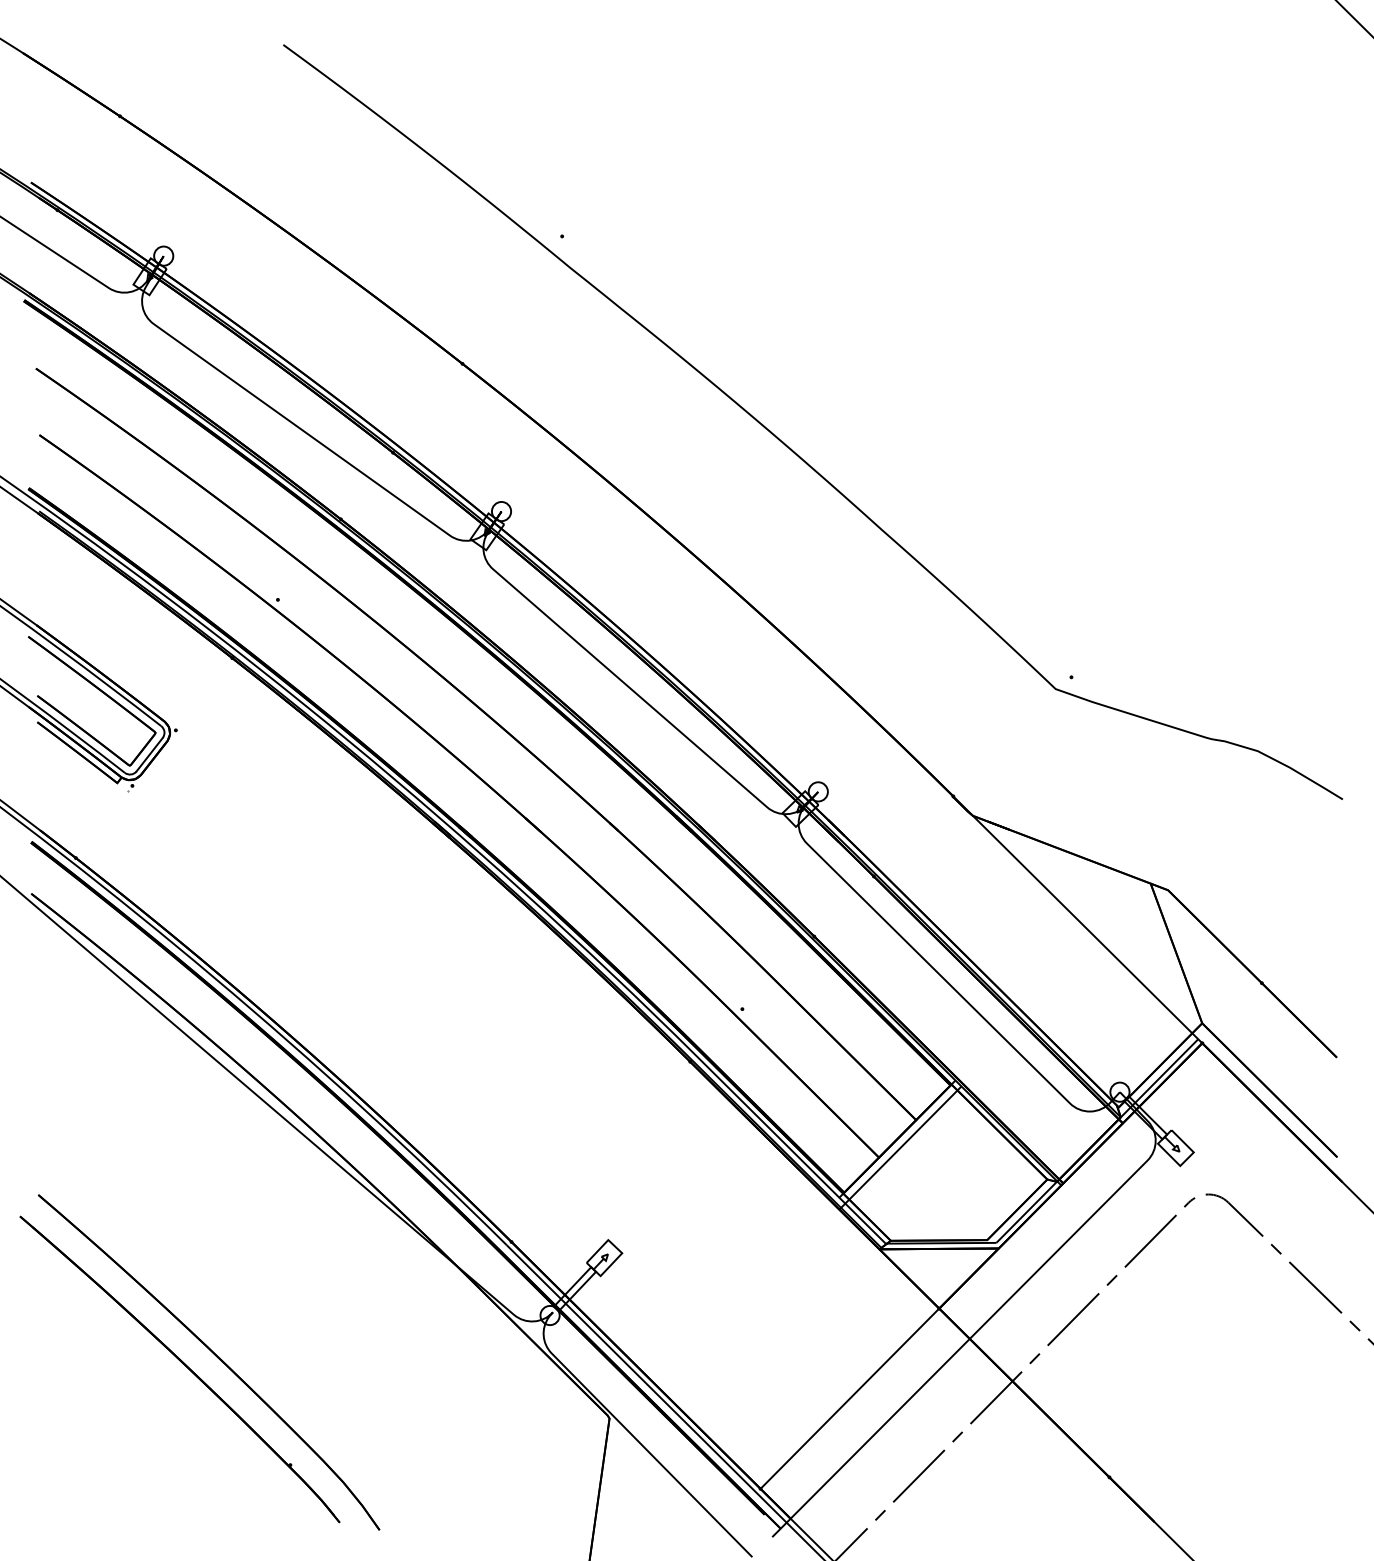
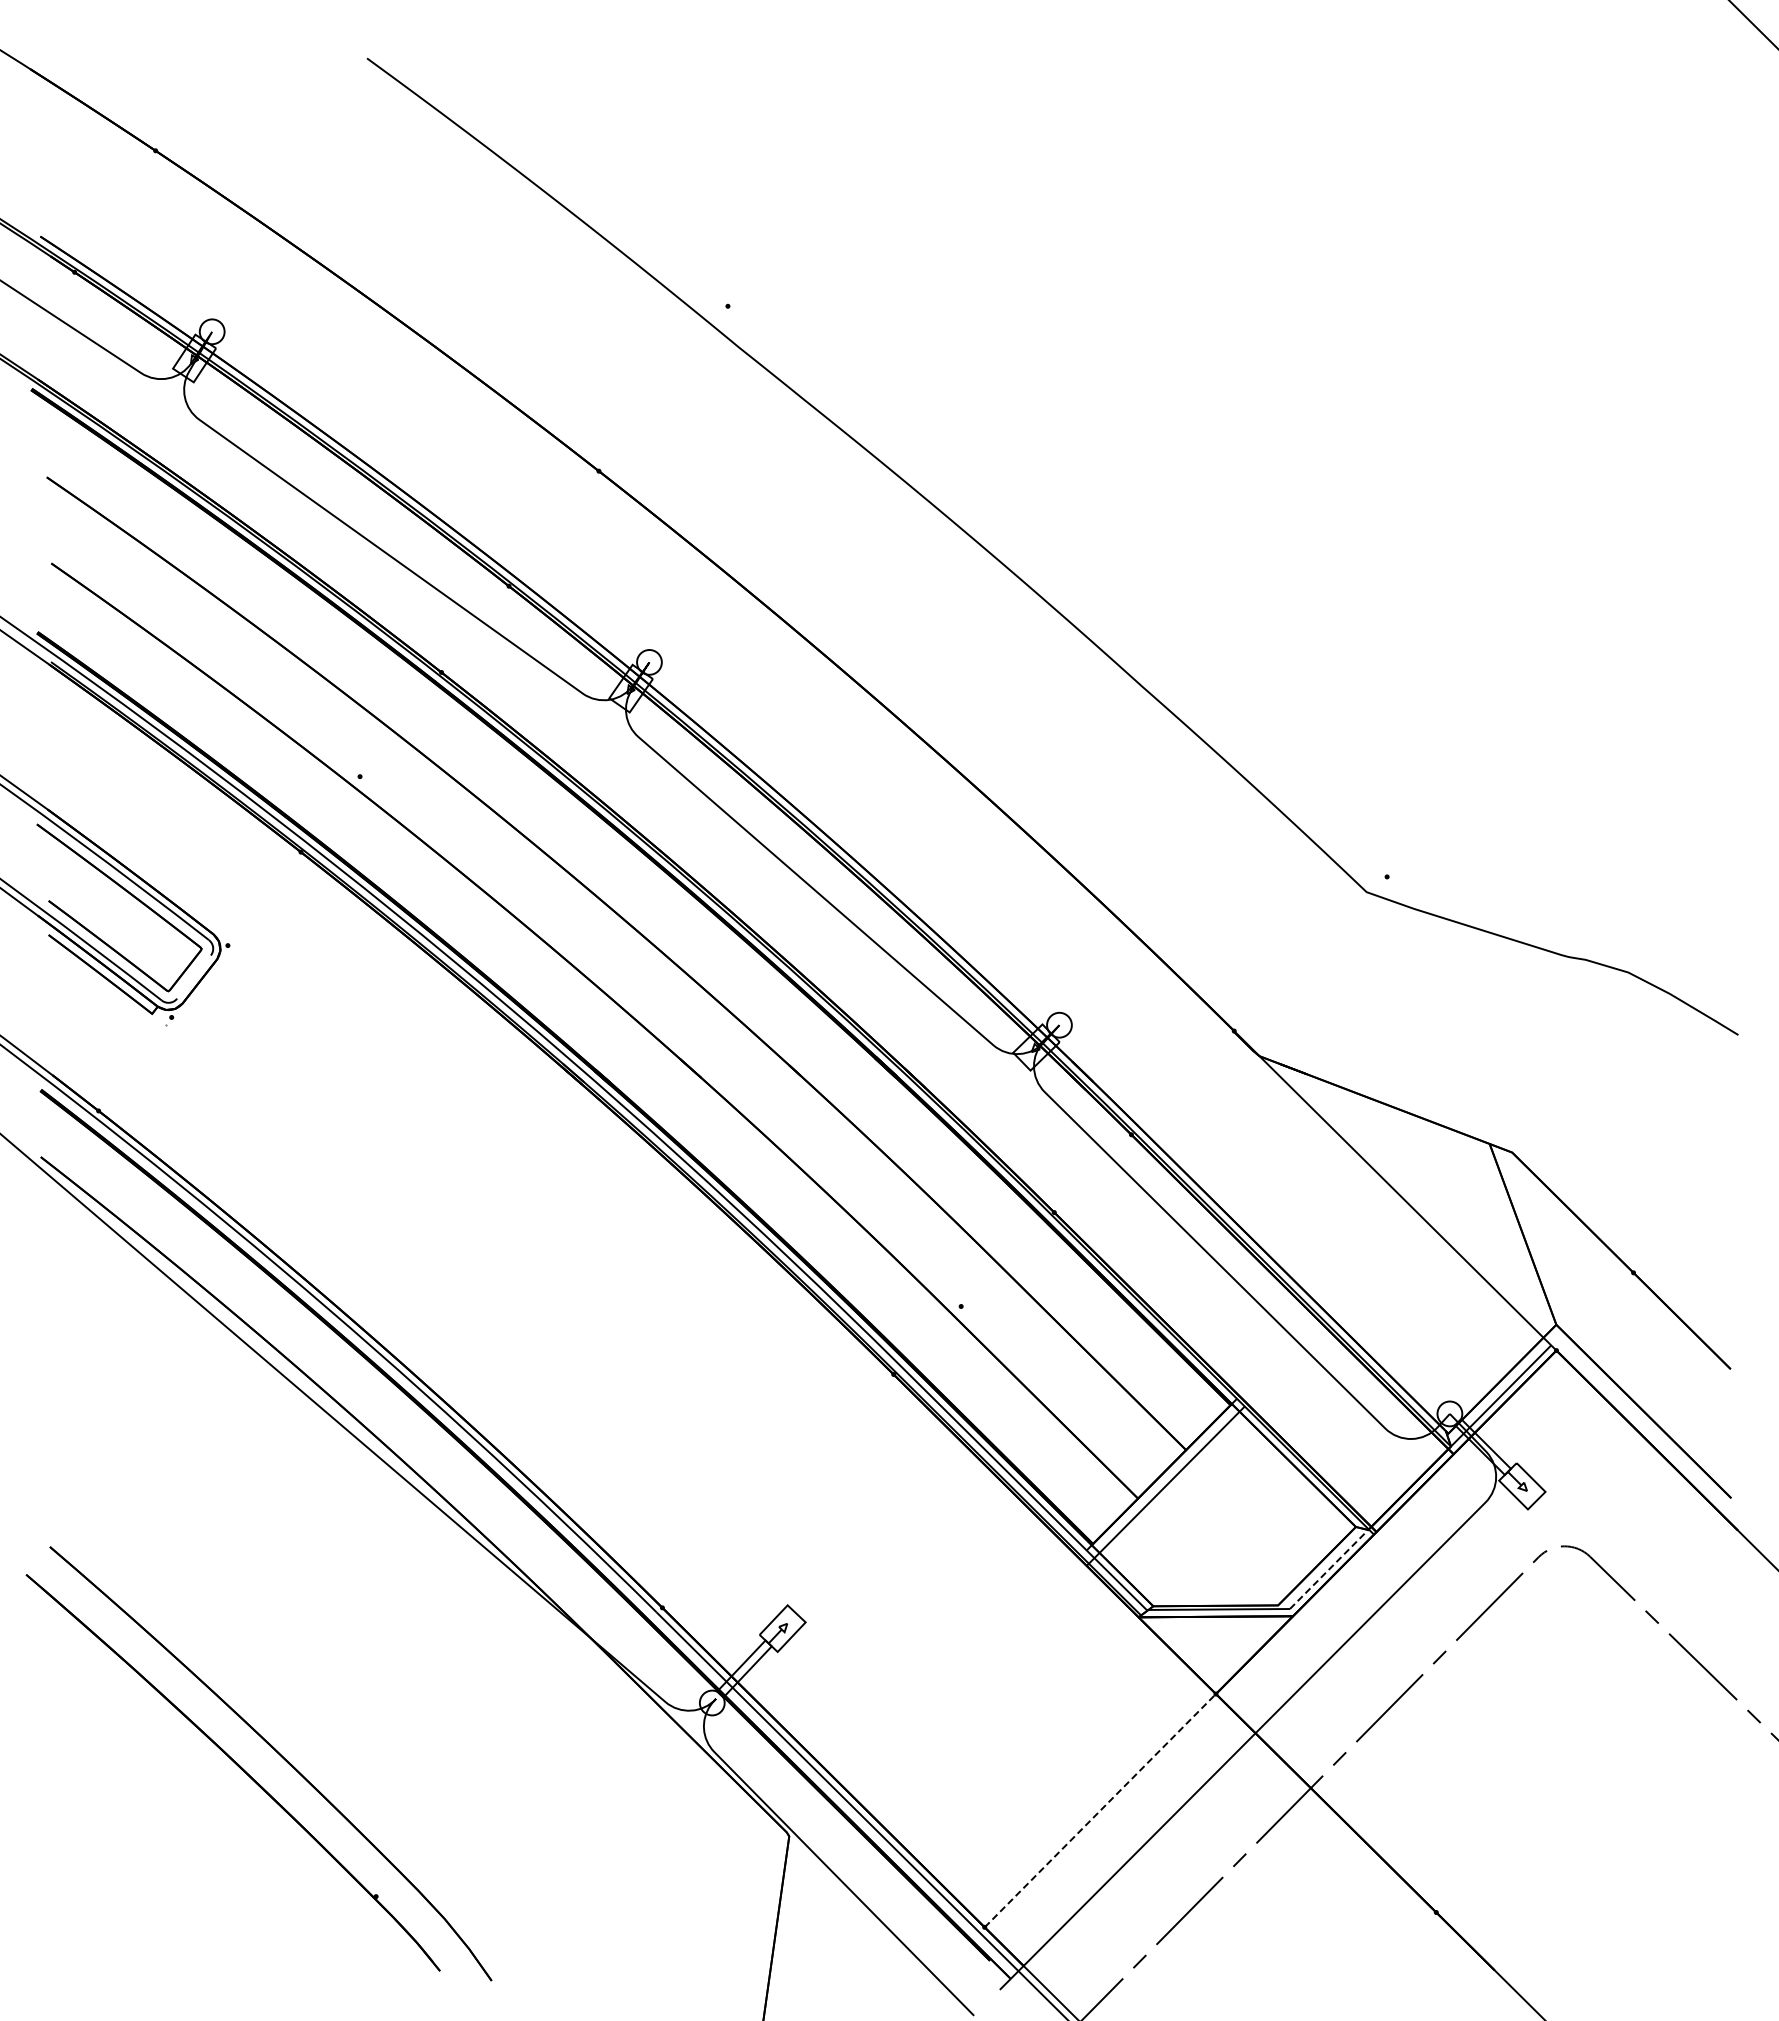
line: (149, 754) -> (193, 976), removed
line: (1026, 1212) -> (1329, 1569), solid -> dashed
line: (850, 1398) -> (1100, 1810), solid -> dashed

